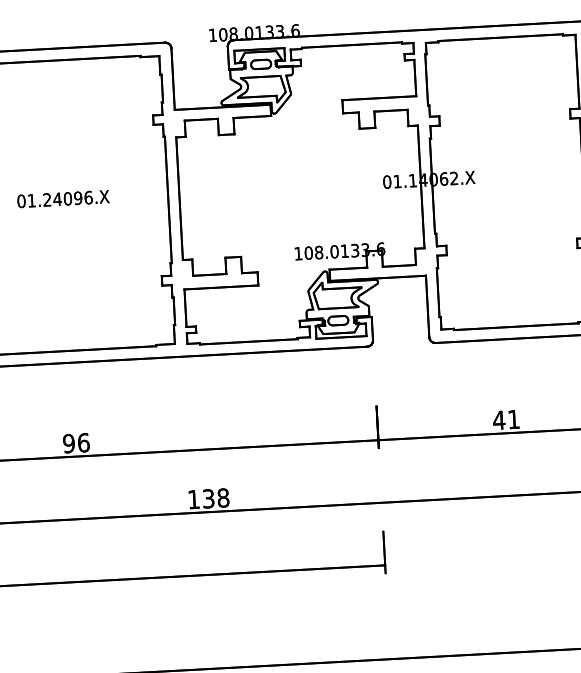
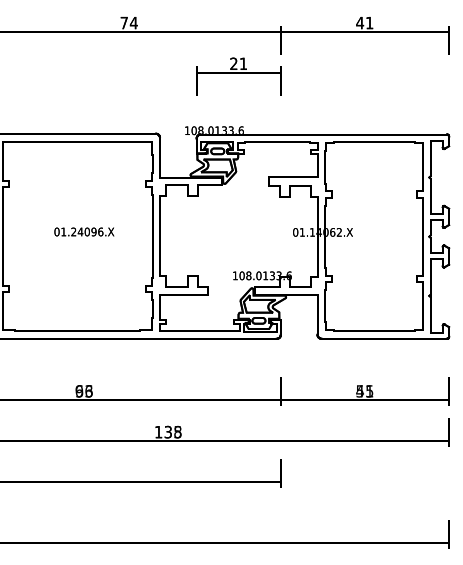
text: (505, 420) -> (364, 391), 41 -> 55
text: (75, 443) -> (83, 391), 96 -> 63
text: (222, 497) -> (177, 431), 138 -> 135

